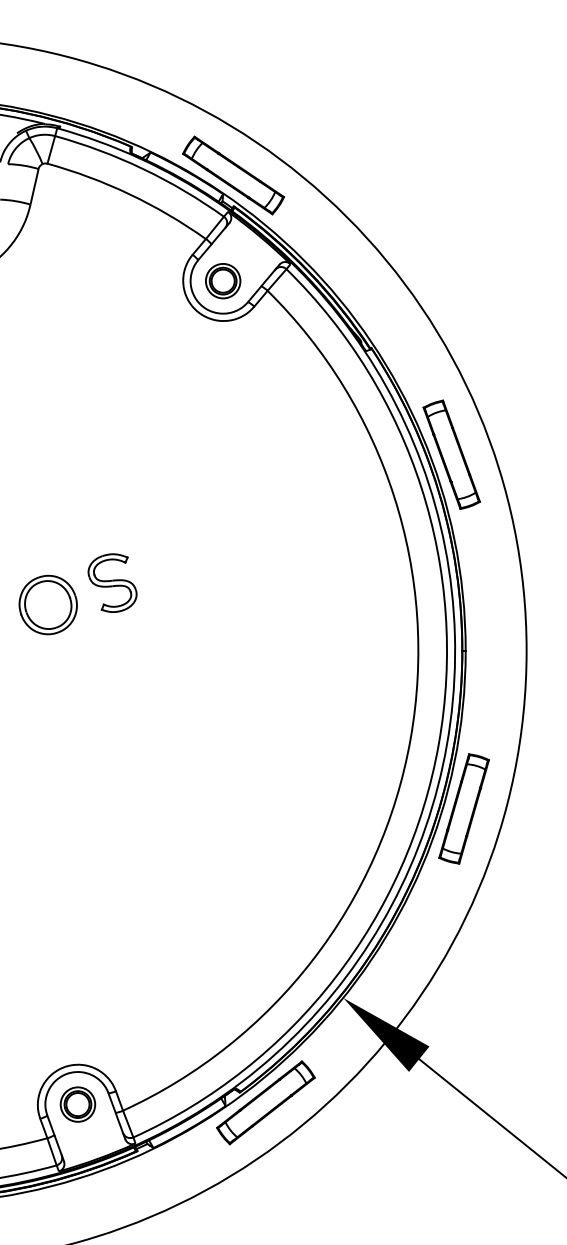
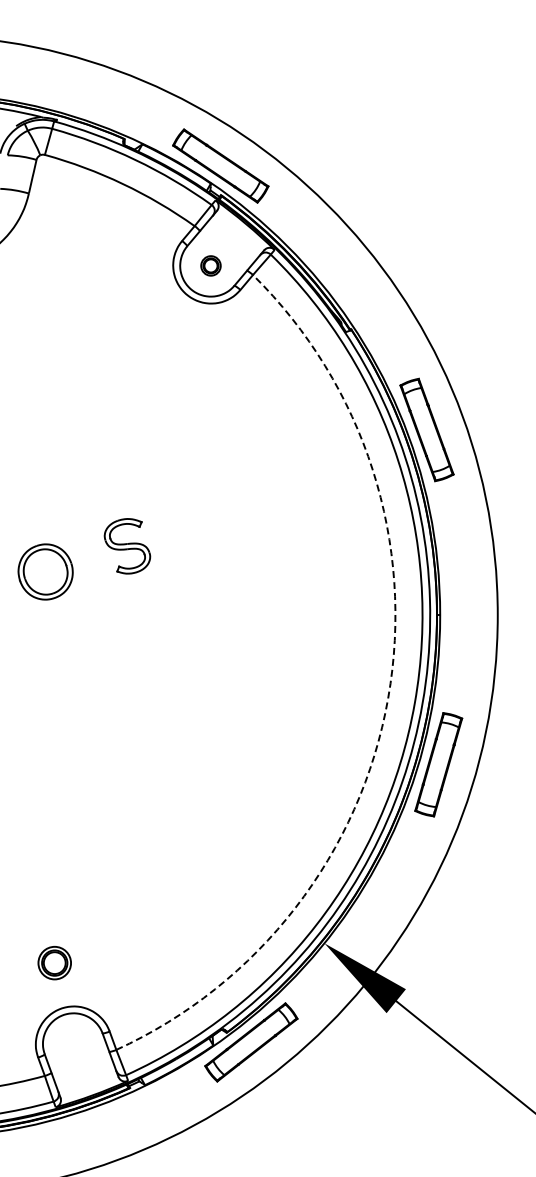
part: (222, 280) -> (210, 265), size x0.6
part: (112, 583) -> (127, 546), moved
arc: (411, 738) -> (388, 698), solid -> dashed
part: (77, 1104) -> (54, 963), moved

